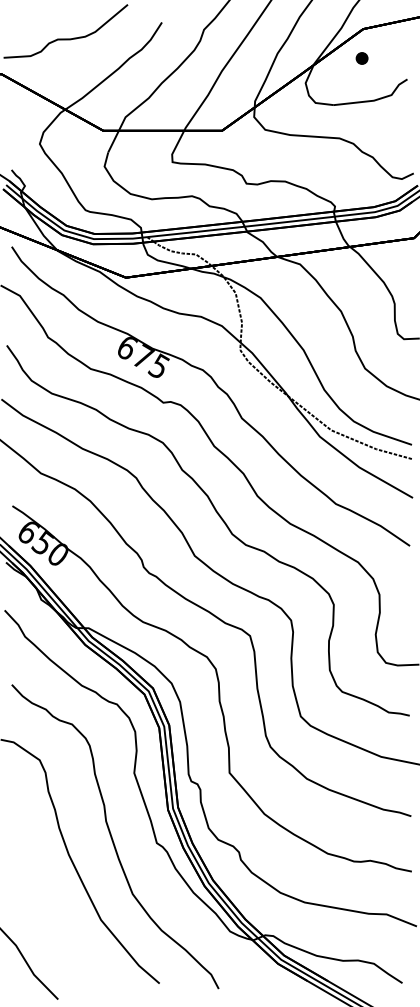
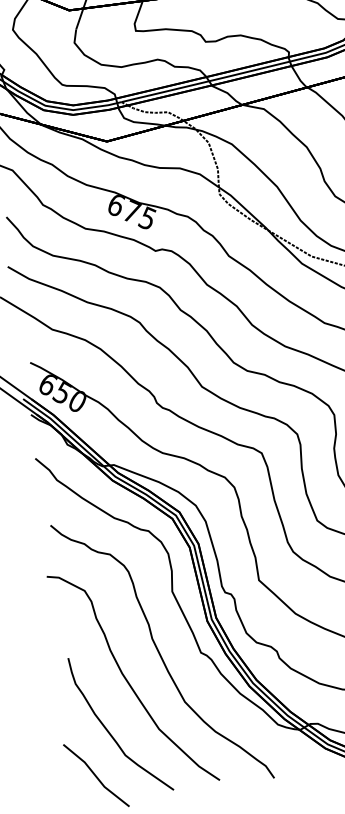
part: (47, 916) -> (109, 732), added

